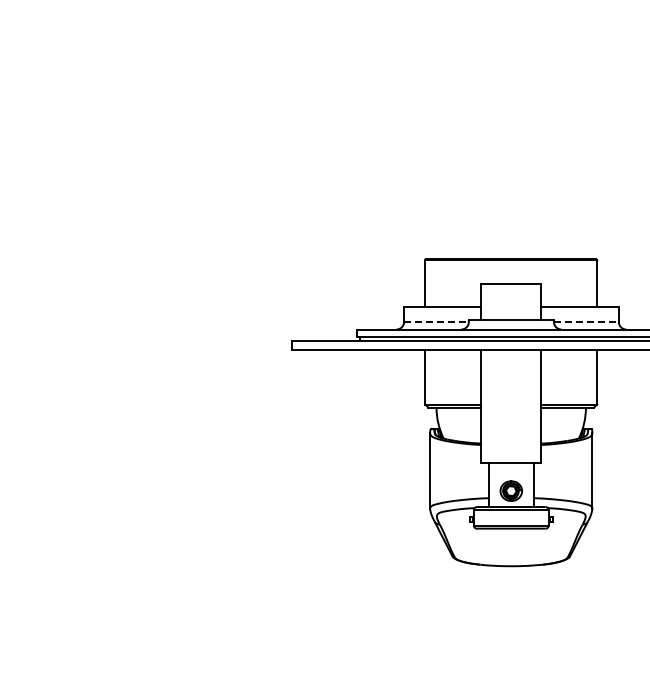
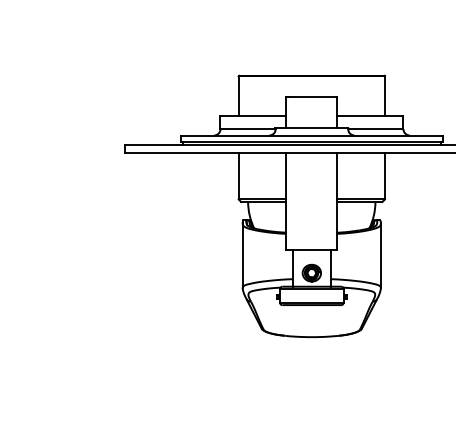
line: (436, 322) -> (248, 129), dashed -> solid
line: (586, 322) -> (375, 129), dashed -> solid

